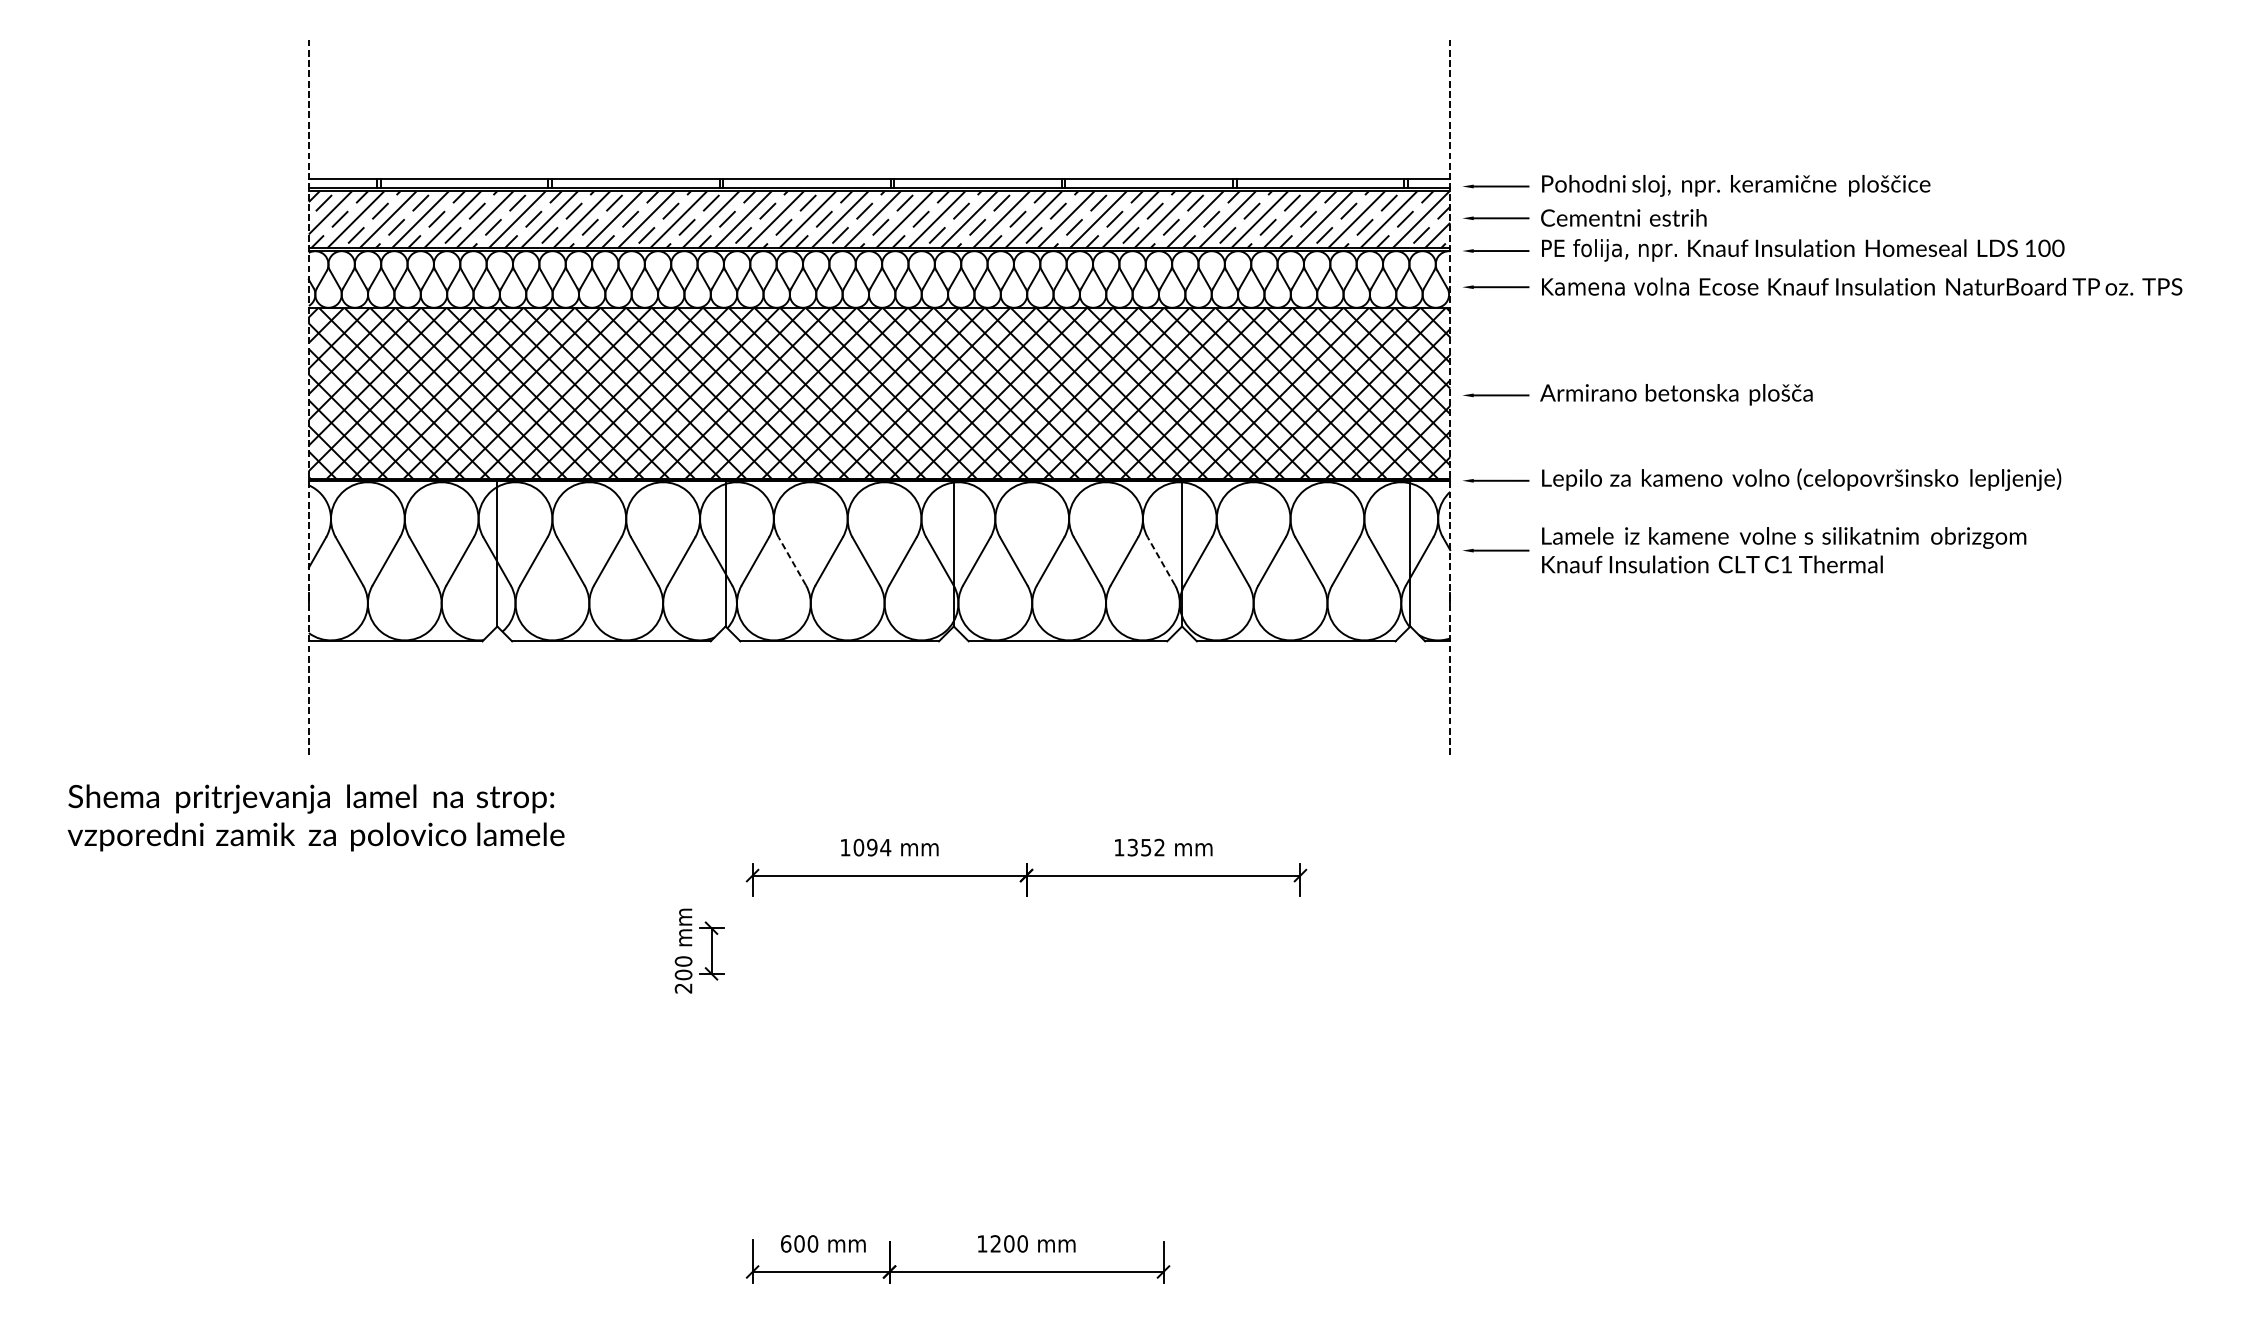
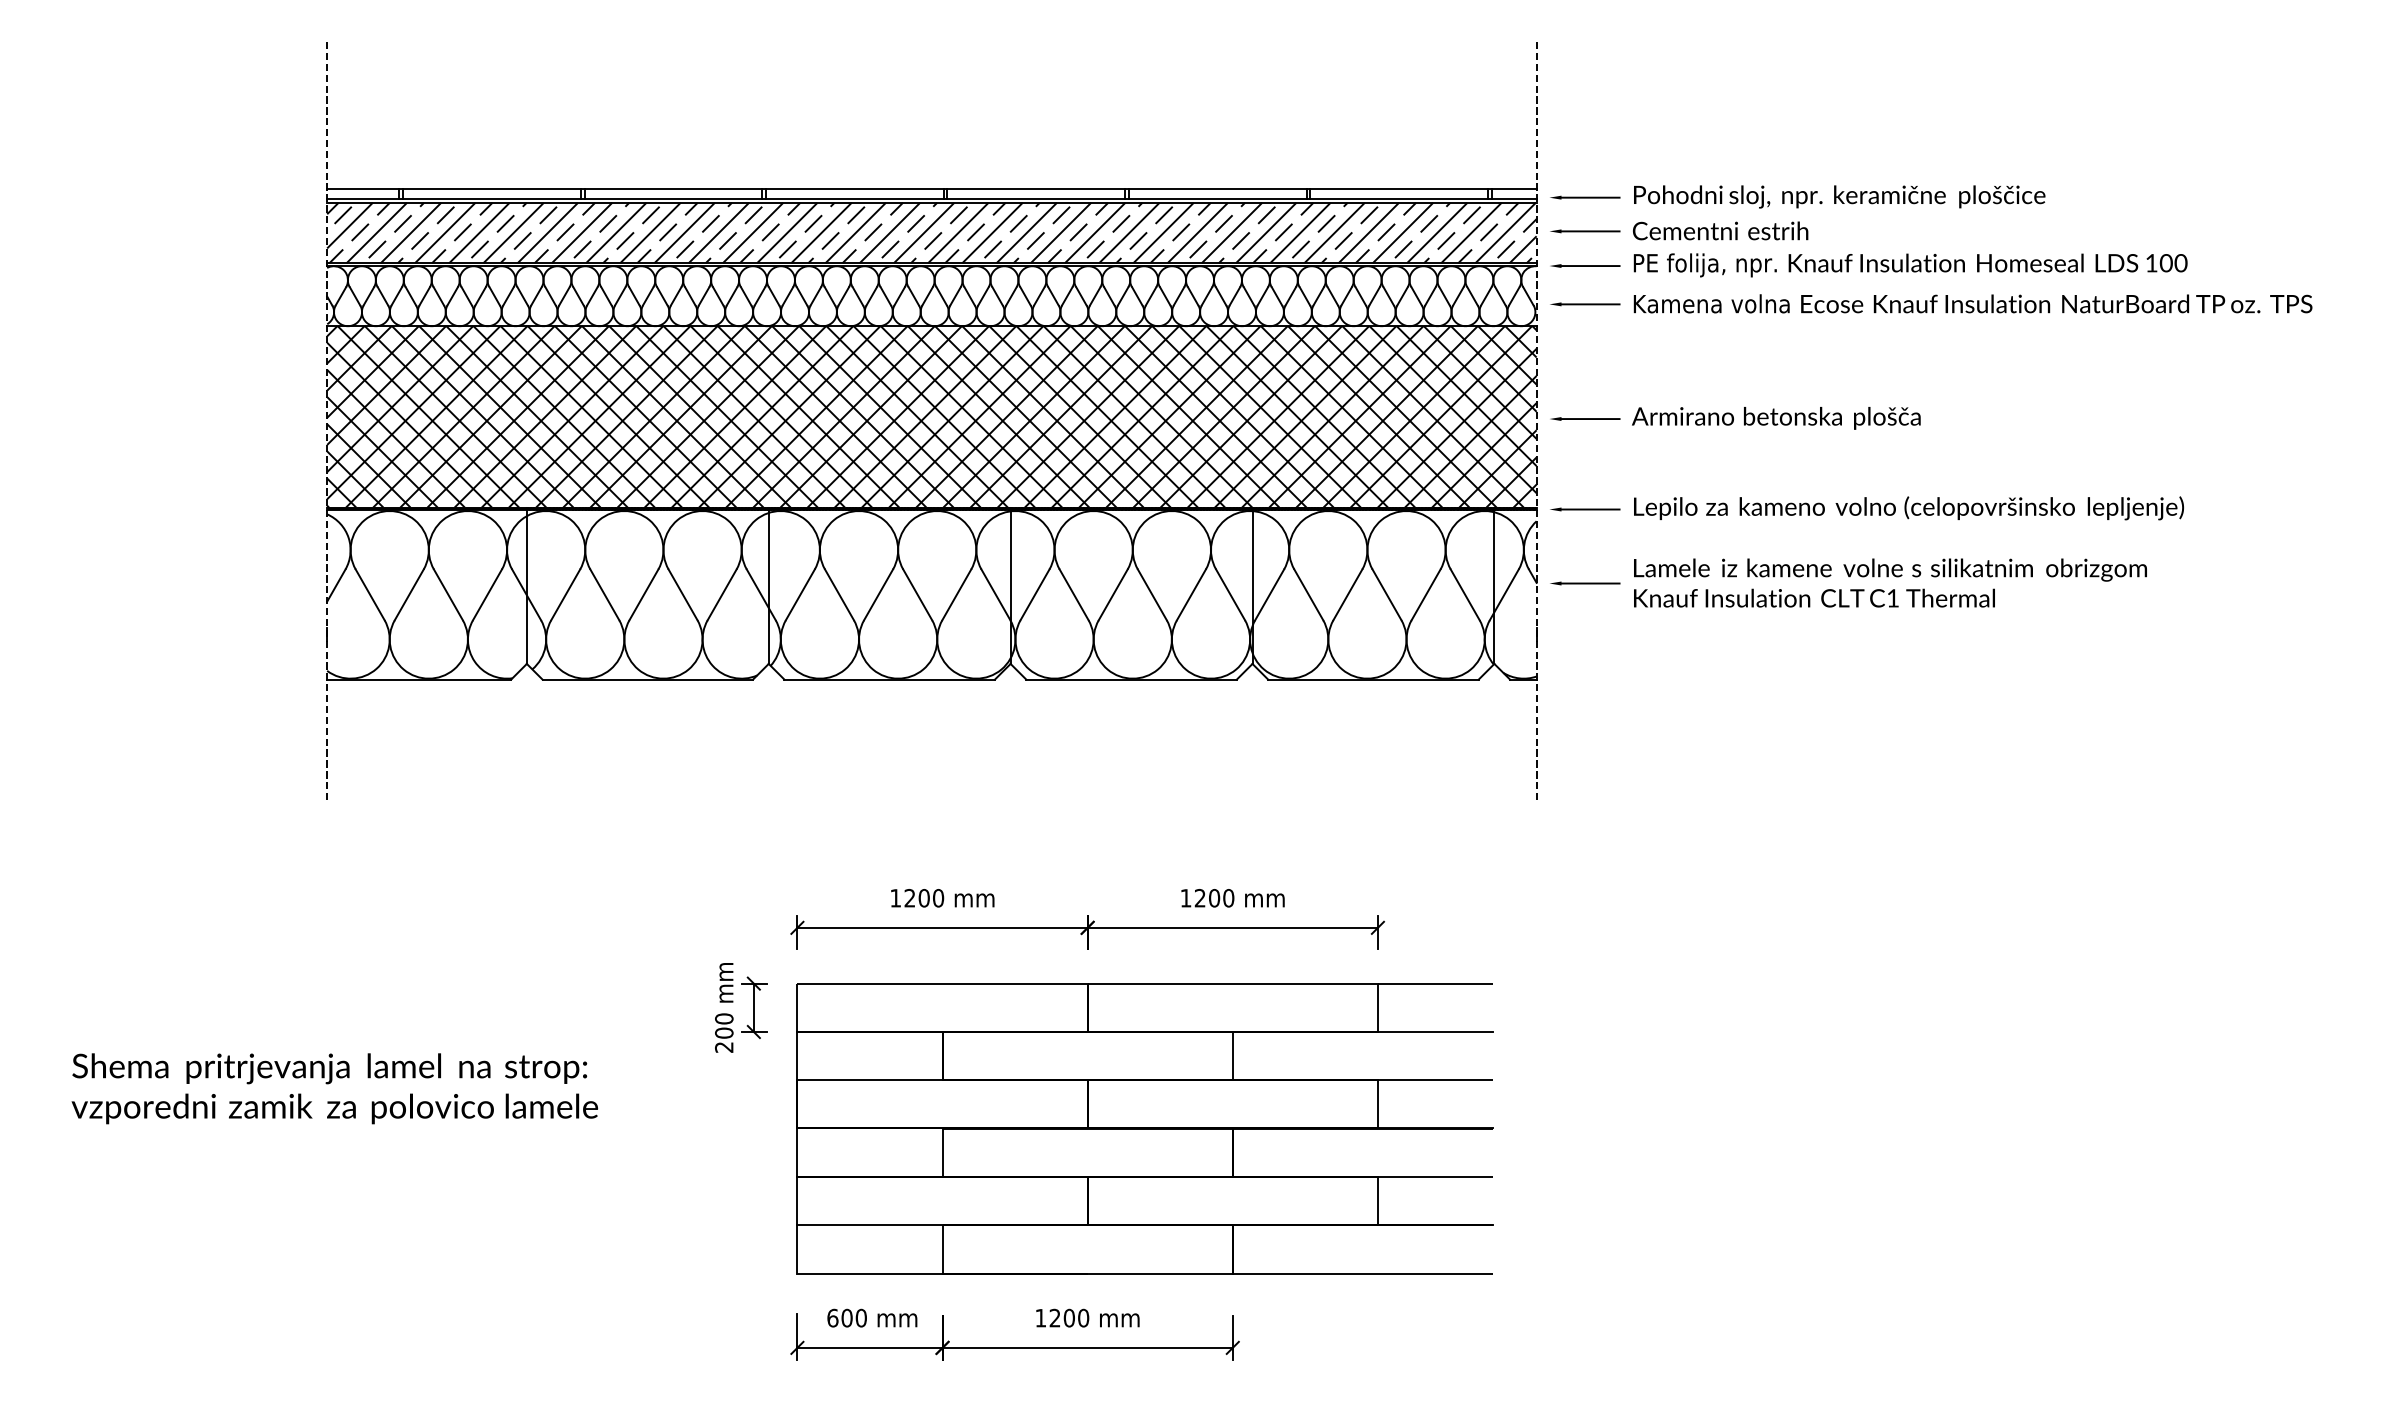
line: (792, 560) -> (839, 594), dashed -> solid
line: (1161, 560) -> (1230, 594), dashed -> solid
text: (315, 817) -> (334, 1088), moved
text: (872, 847) -> (924, 898), 1094 -> 1200
text: (1146, 847) -> (1214, 898), 1352 -> 1200
part: (1080, 1064) -> (1144, 1128), added

